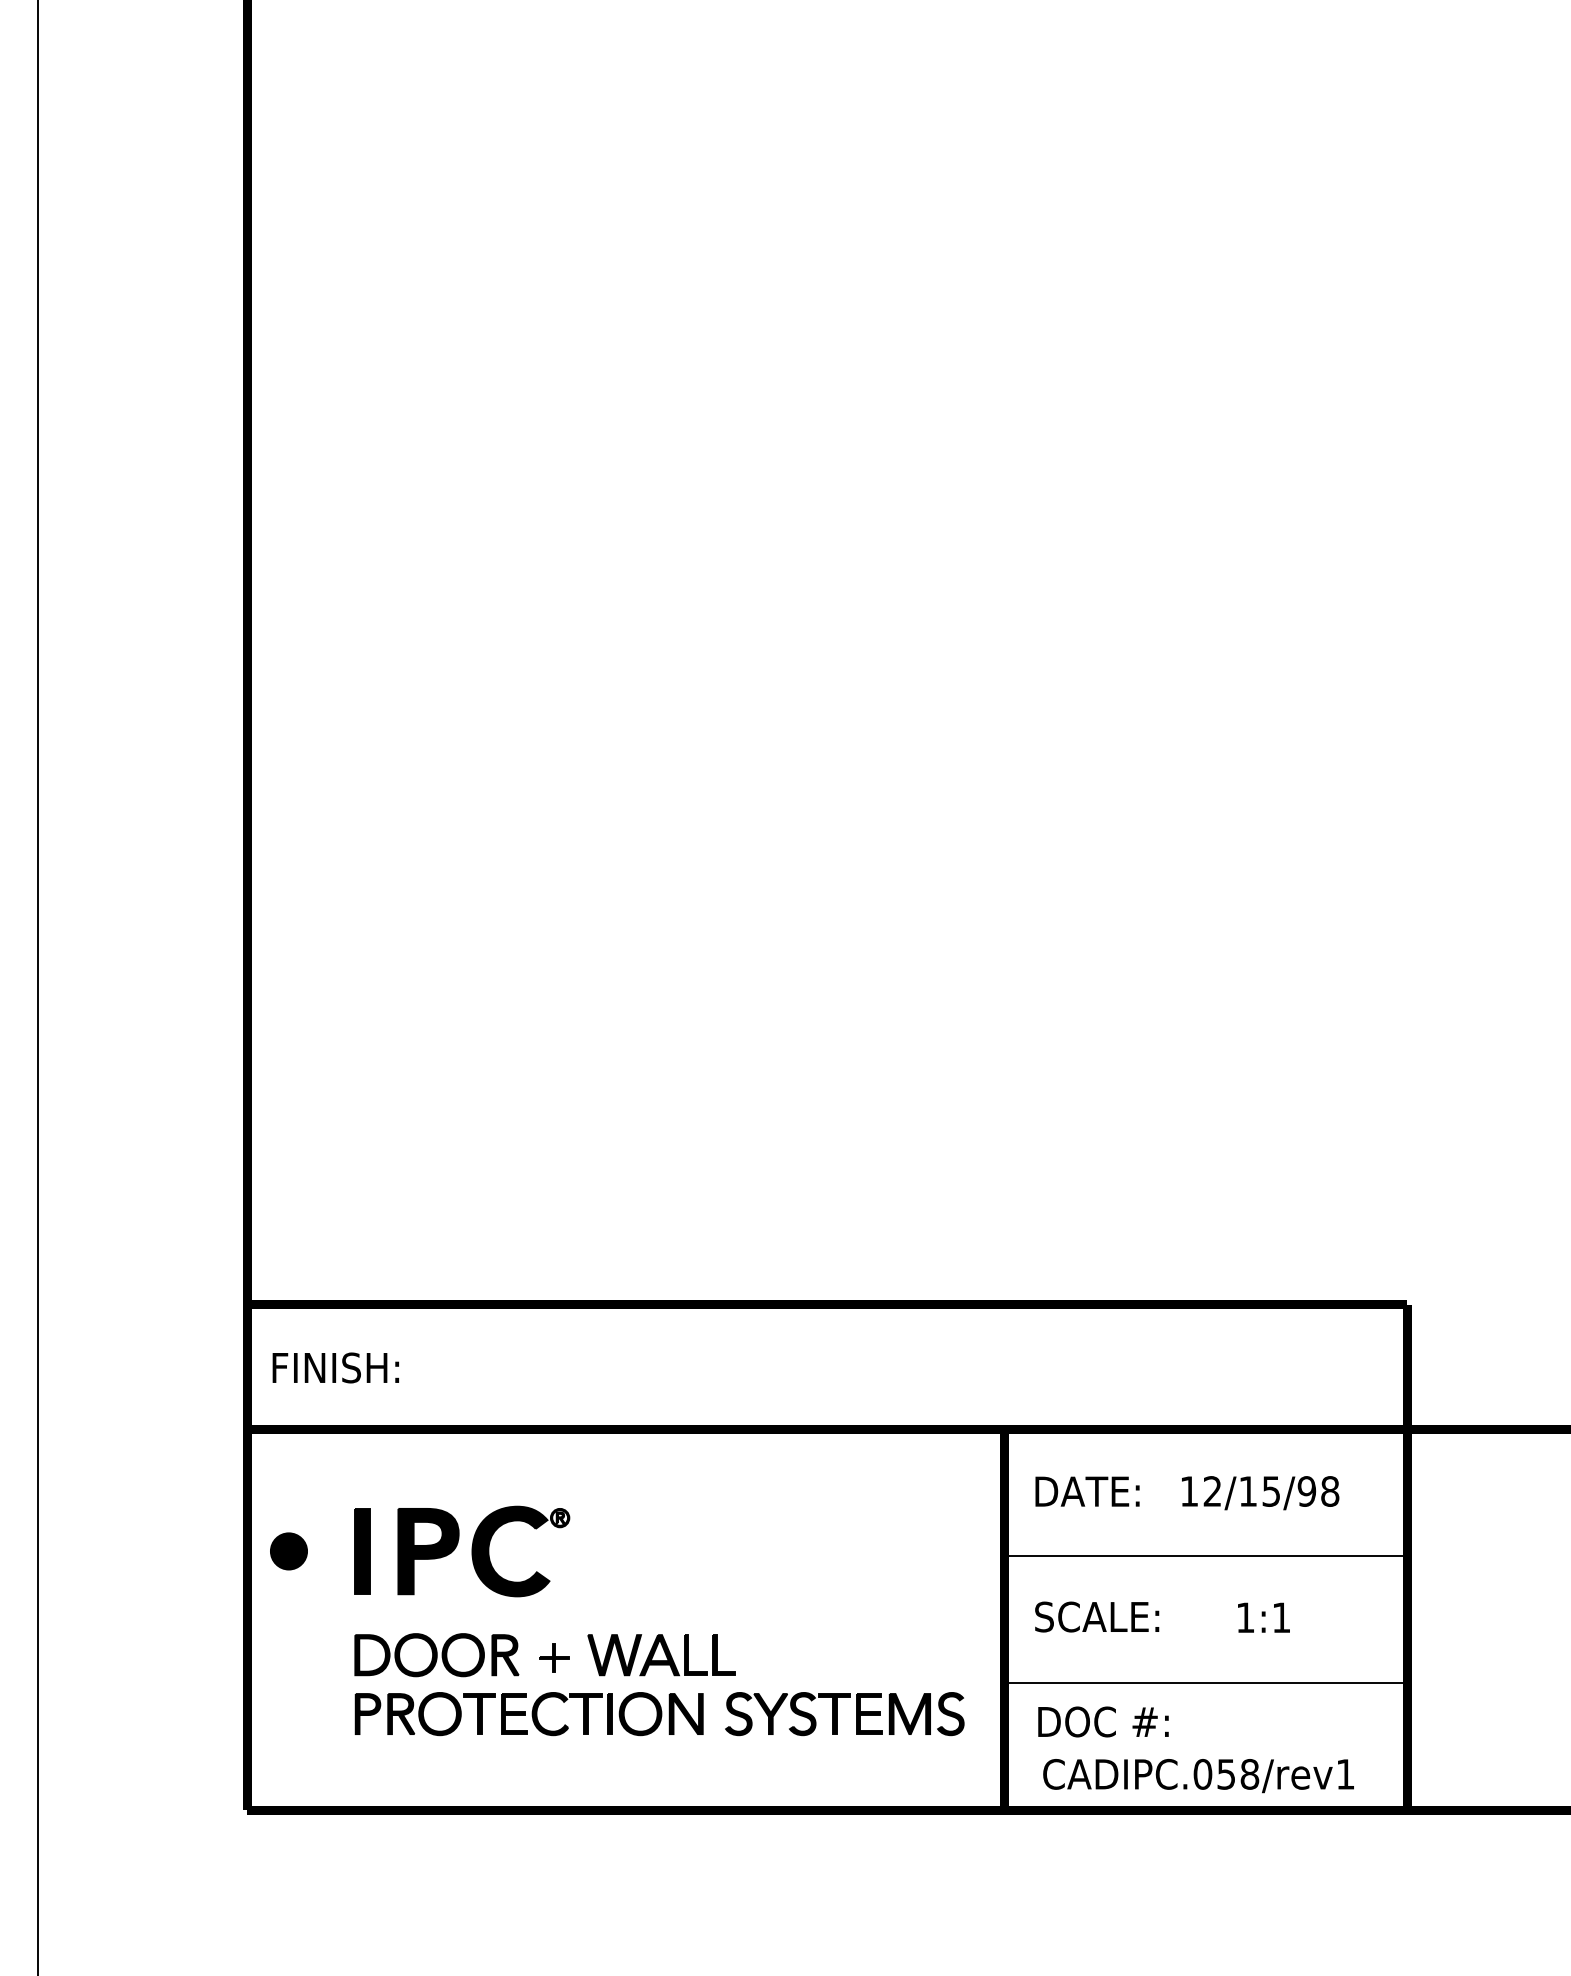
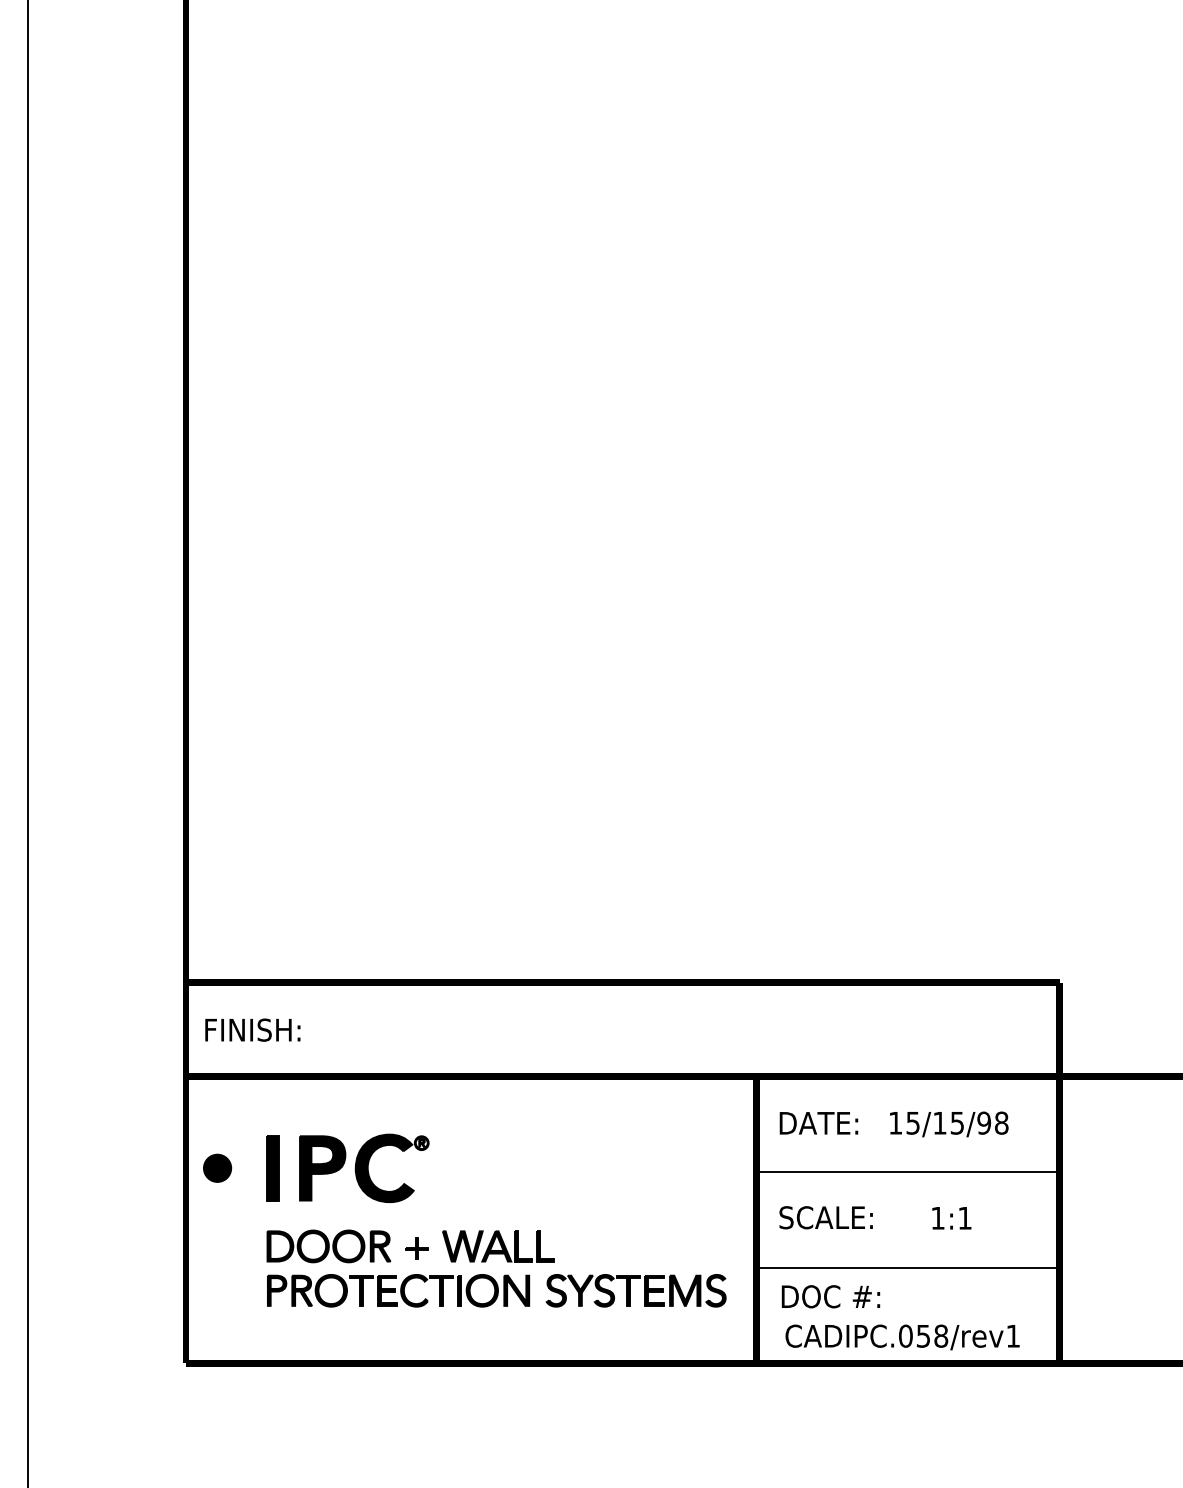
text: (1212, 1491) -> (913, 1123), 12/15/98 -> 15/15/98

